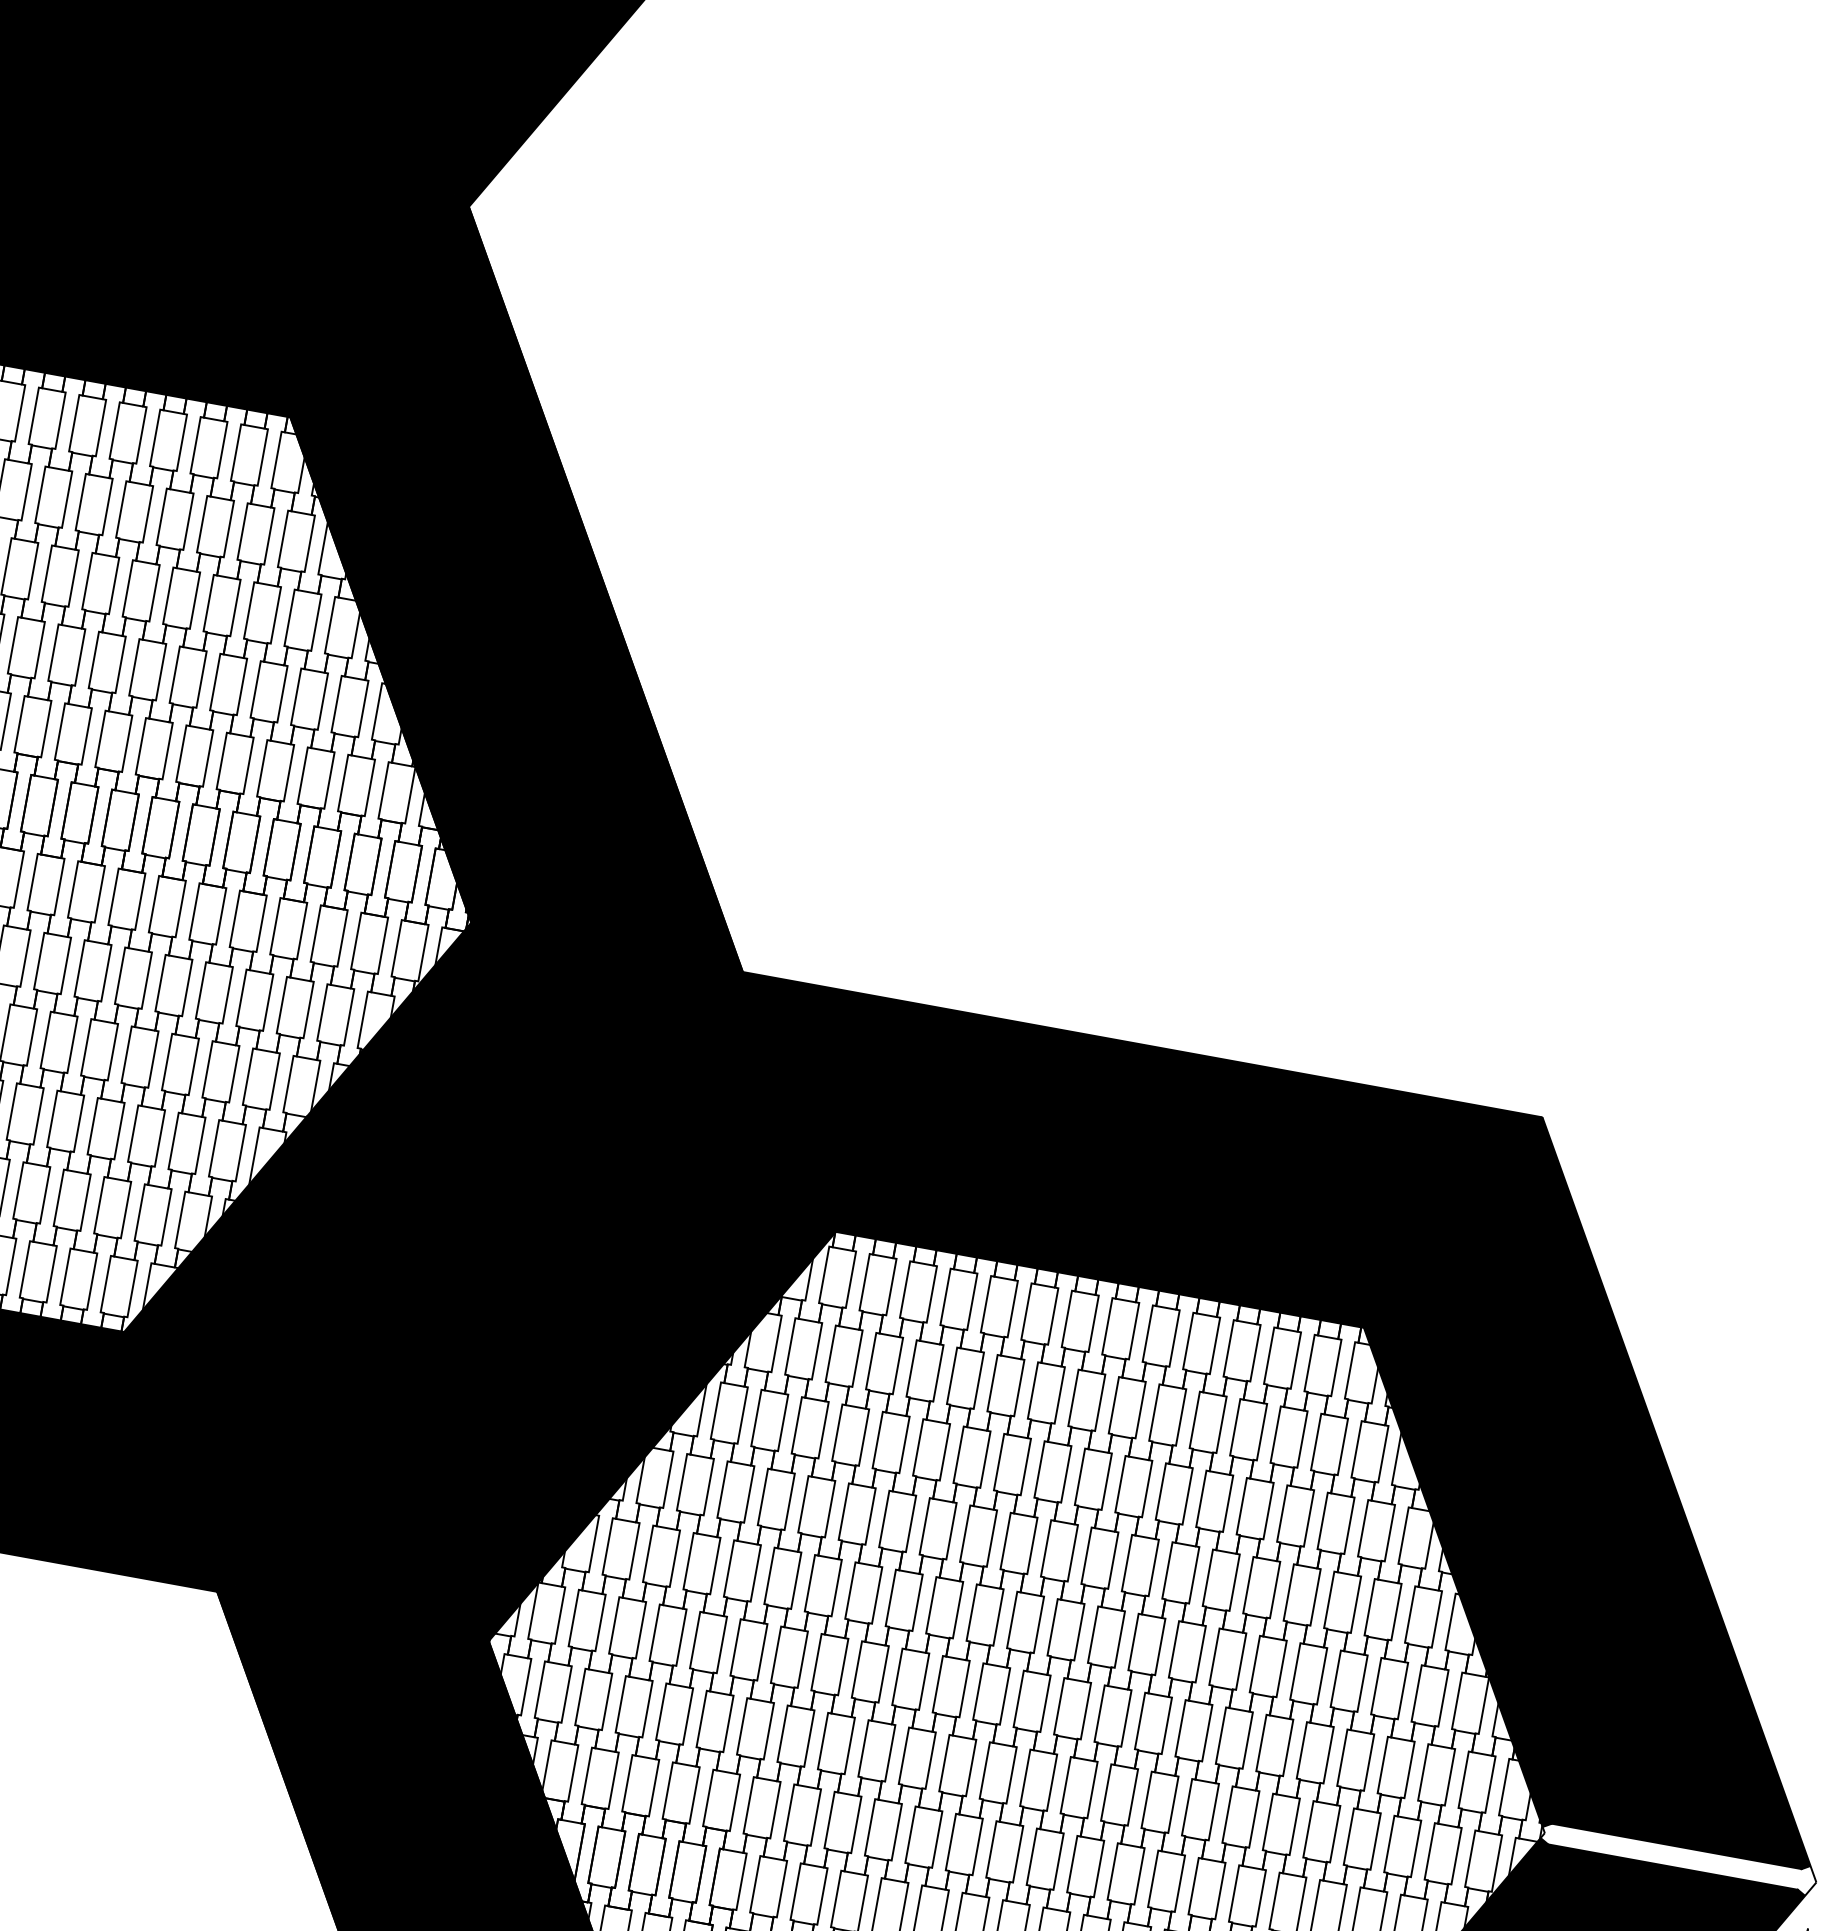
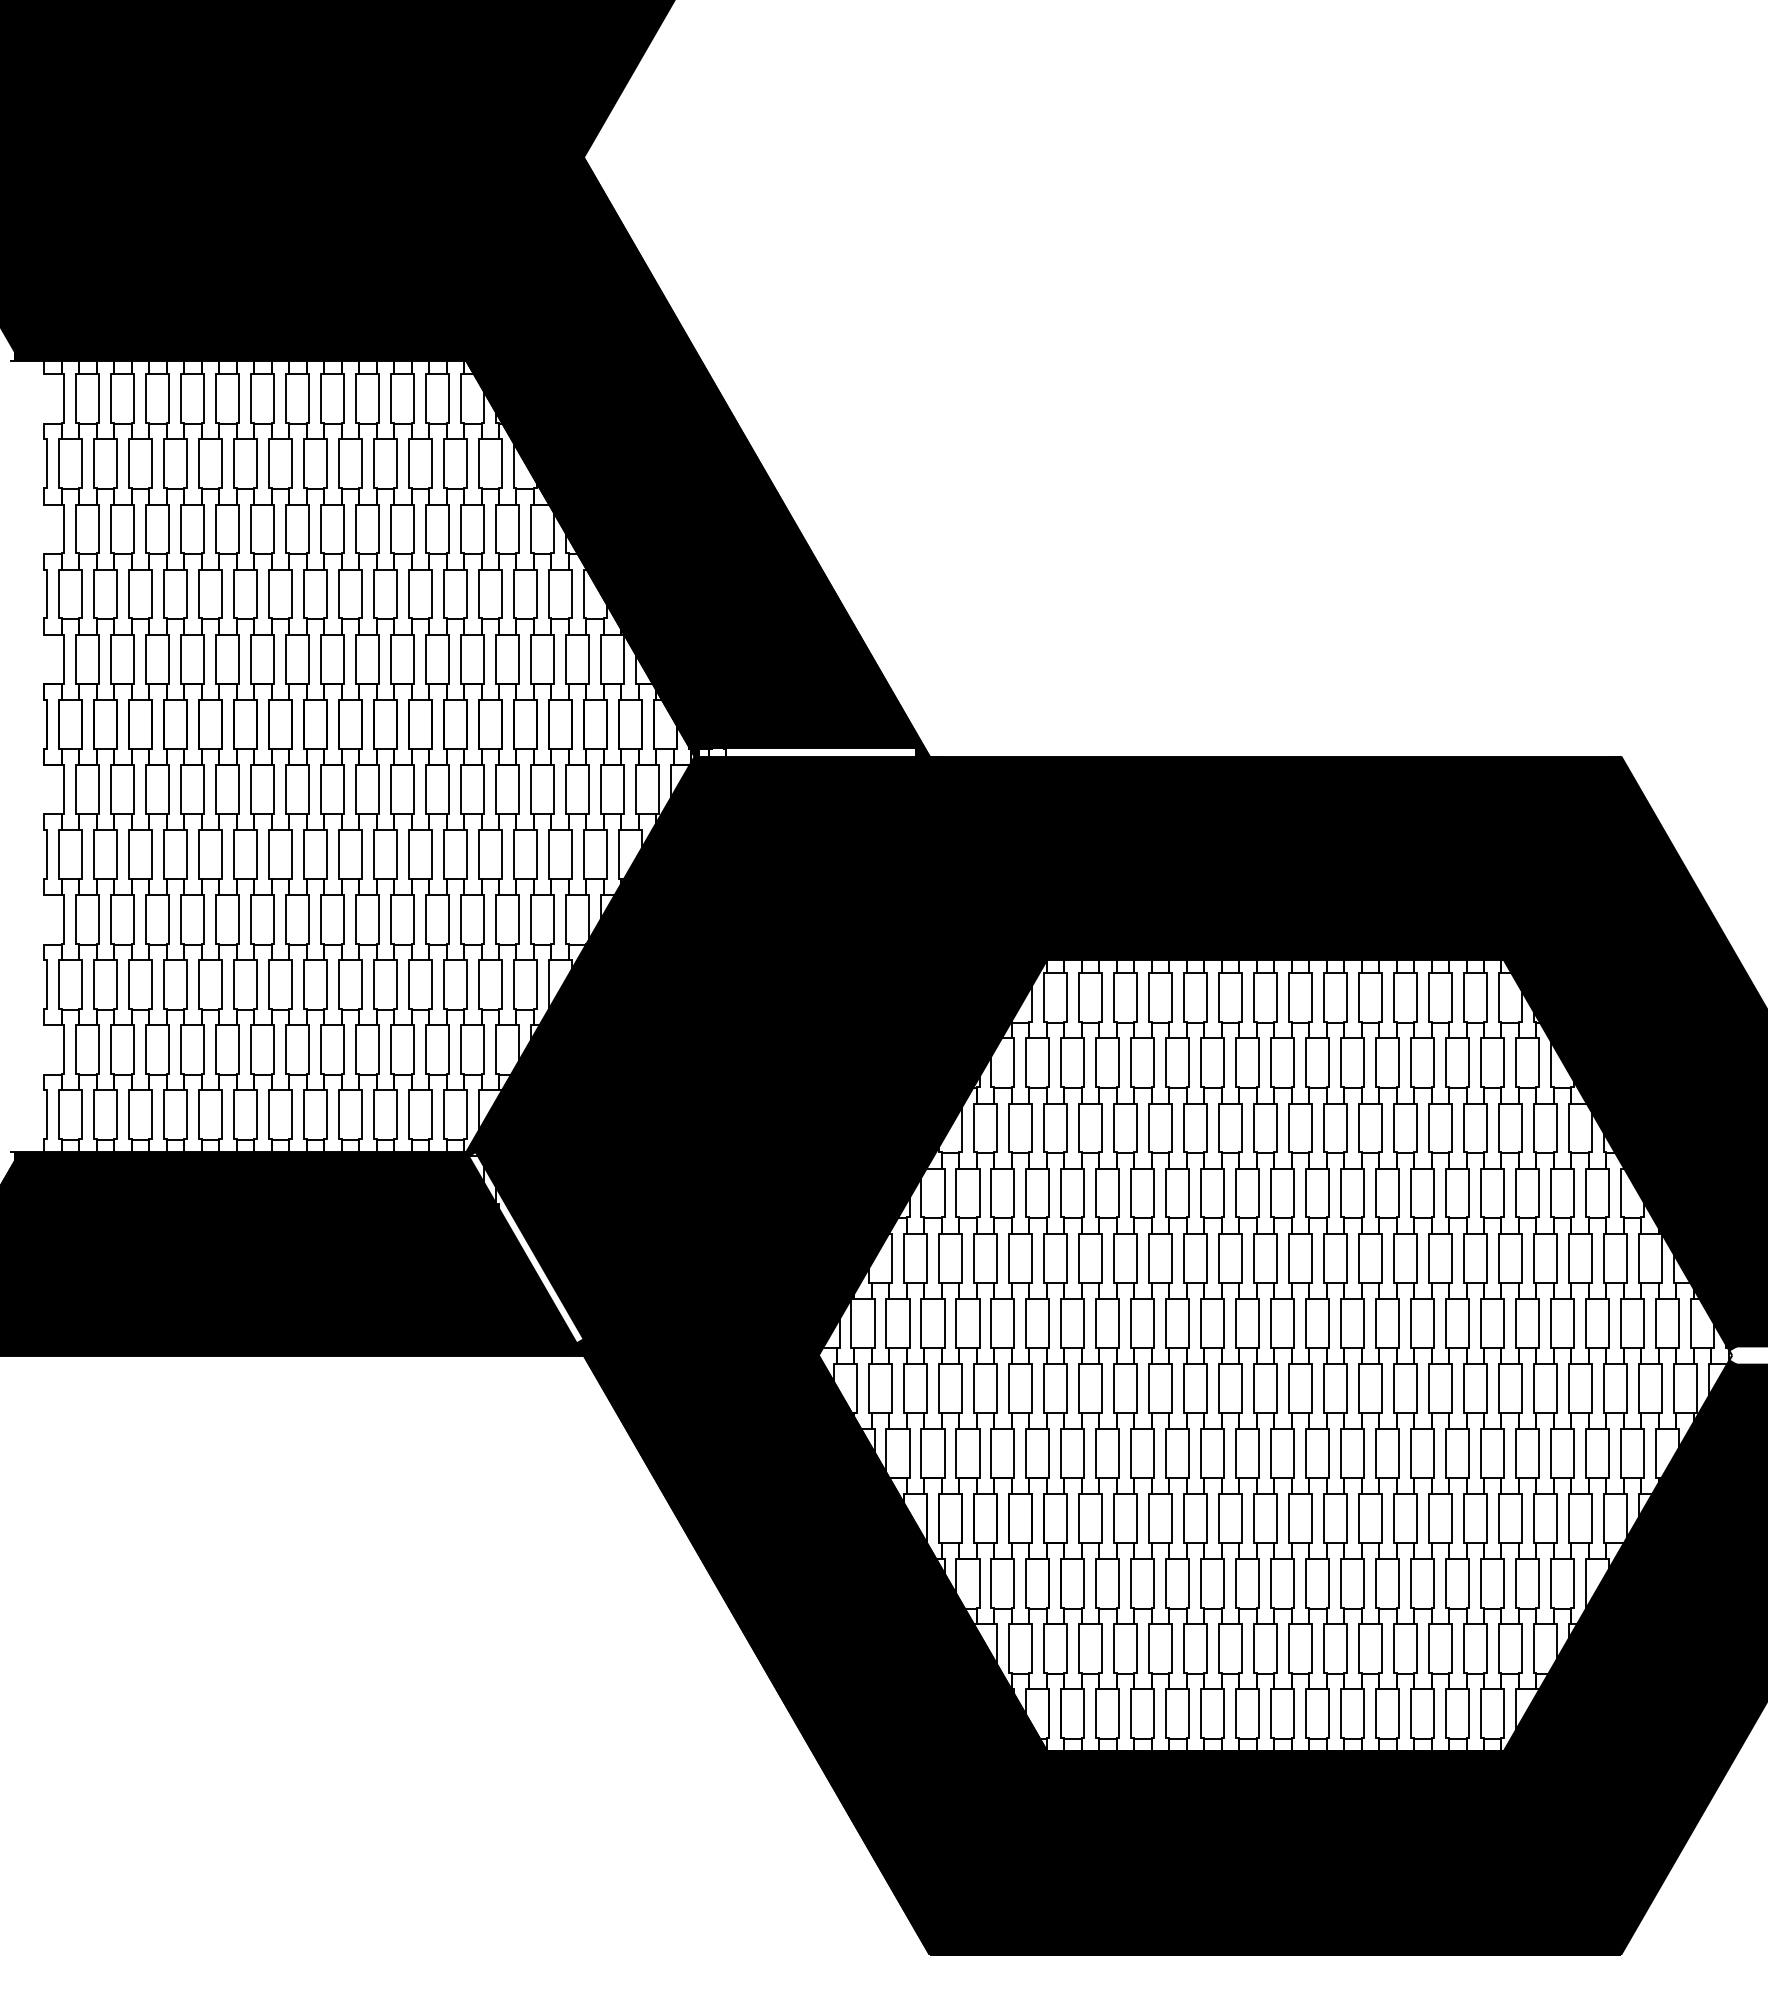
fill: (602, 941) -> (807, 752), removed
fill: (172, 1454) -> (525, 1247), removed

